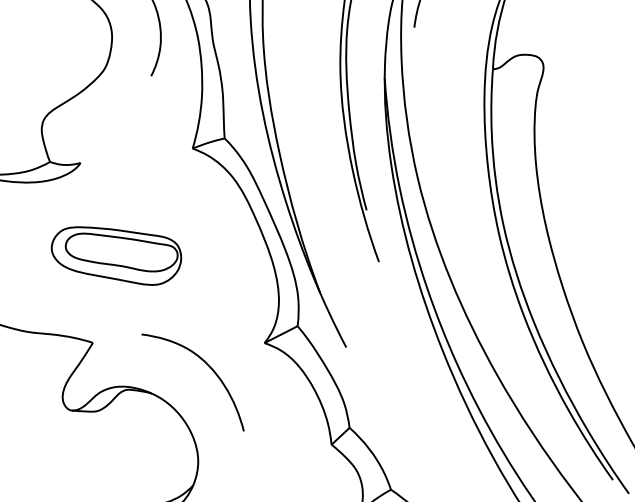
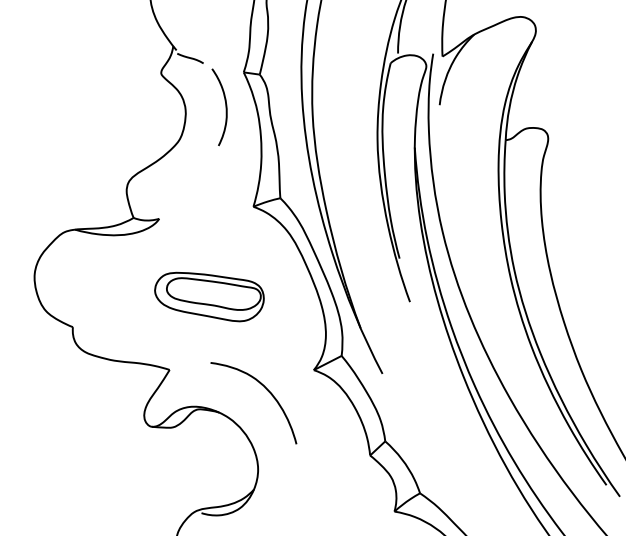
part: (116, 255) -> (209, 296), moved

